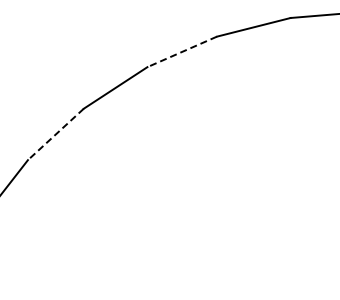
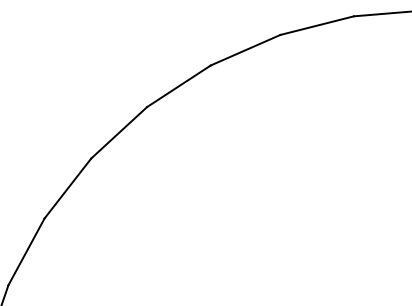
line: (182, 52) -> (245, 50), dashed -> solid
line: (56, 134) -> (119, 132), dashed -> solid

